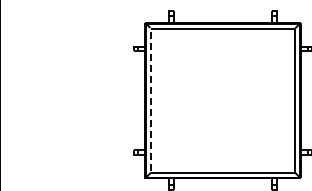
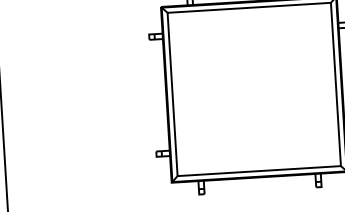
line: (150, 96) -> (171, 89), dashed -> solid

